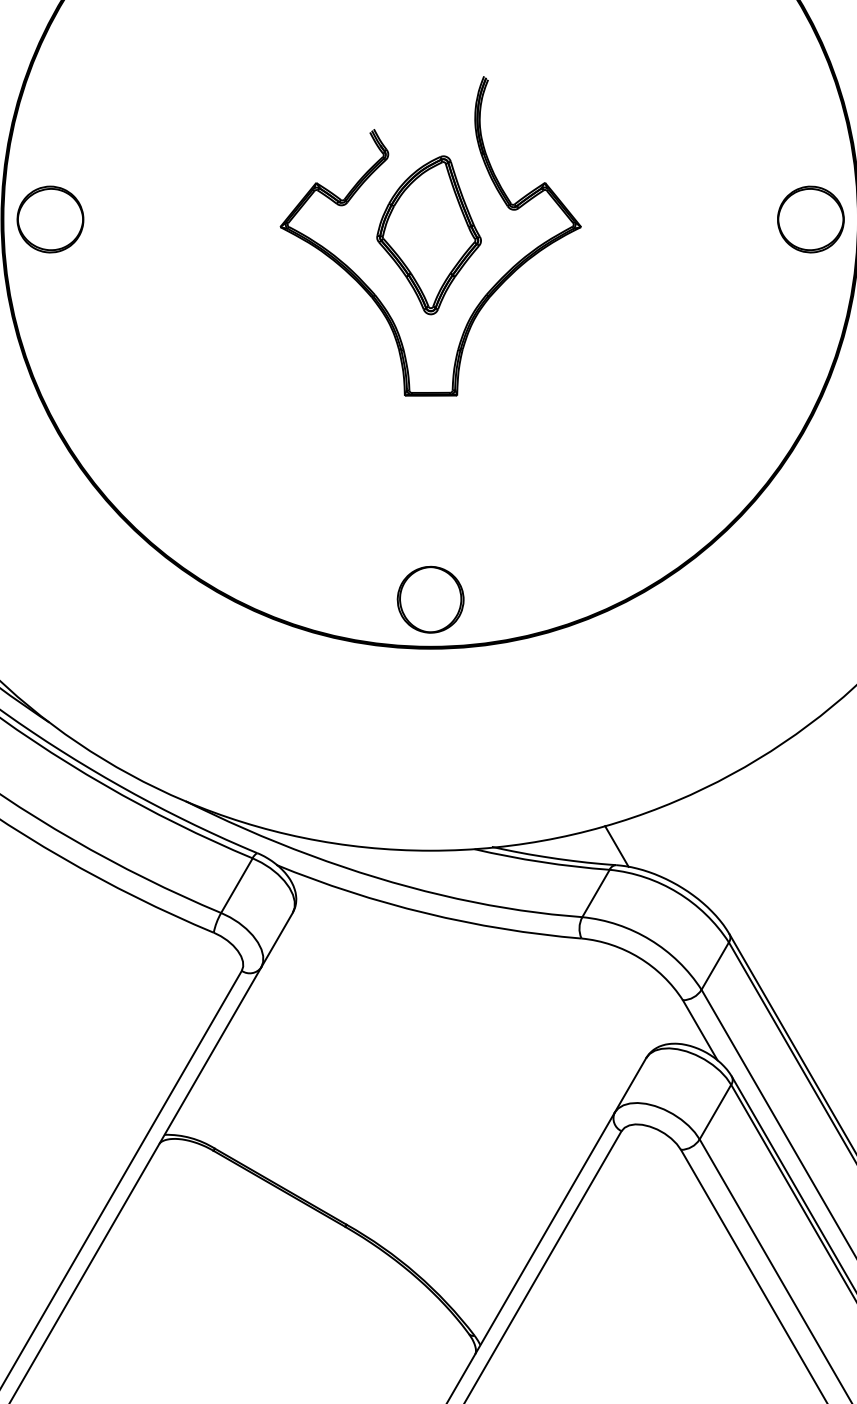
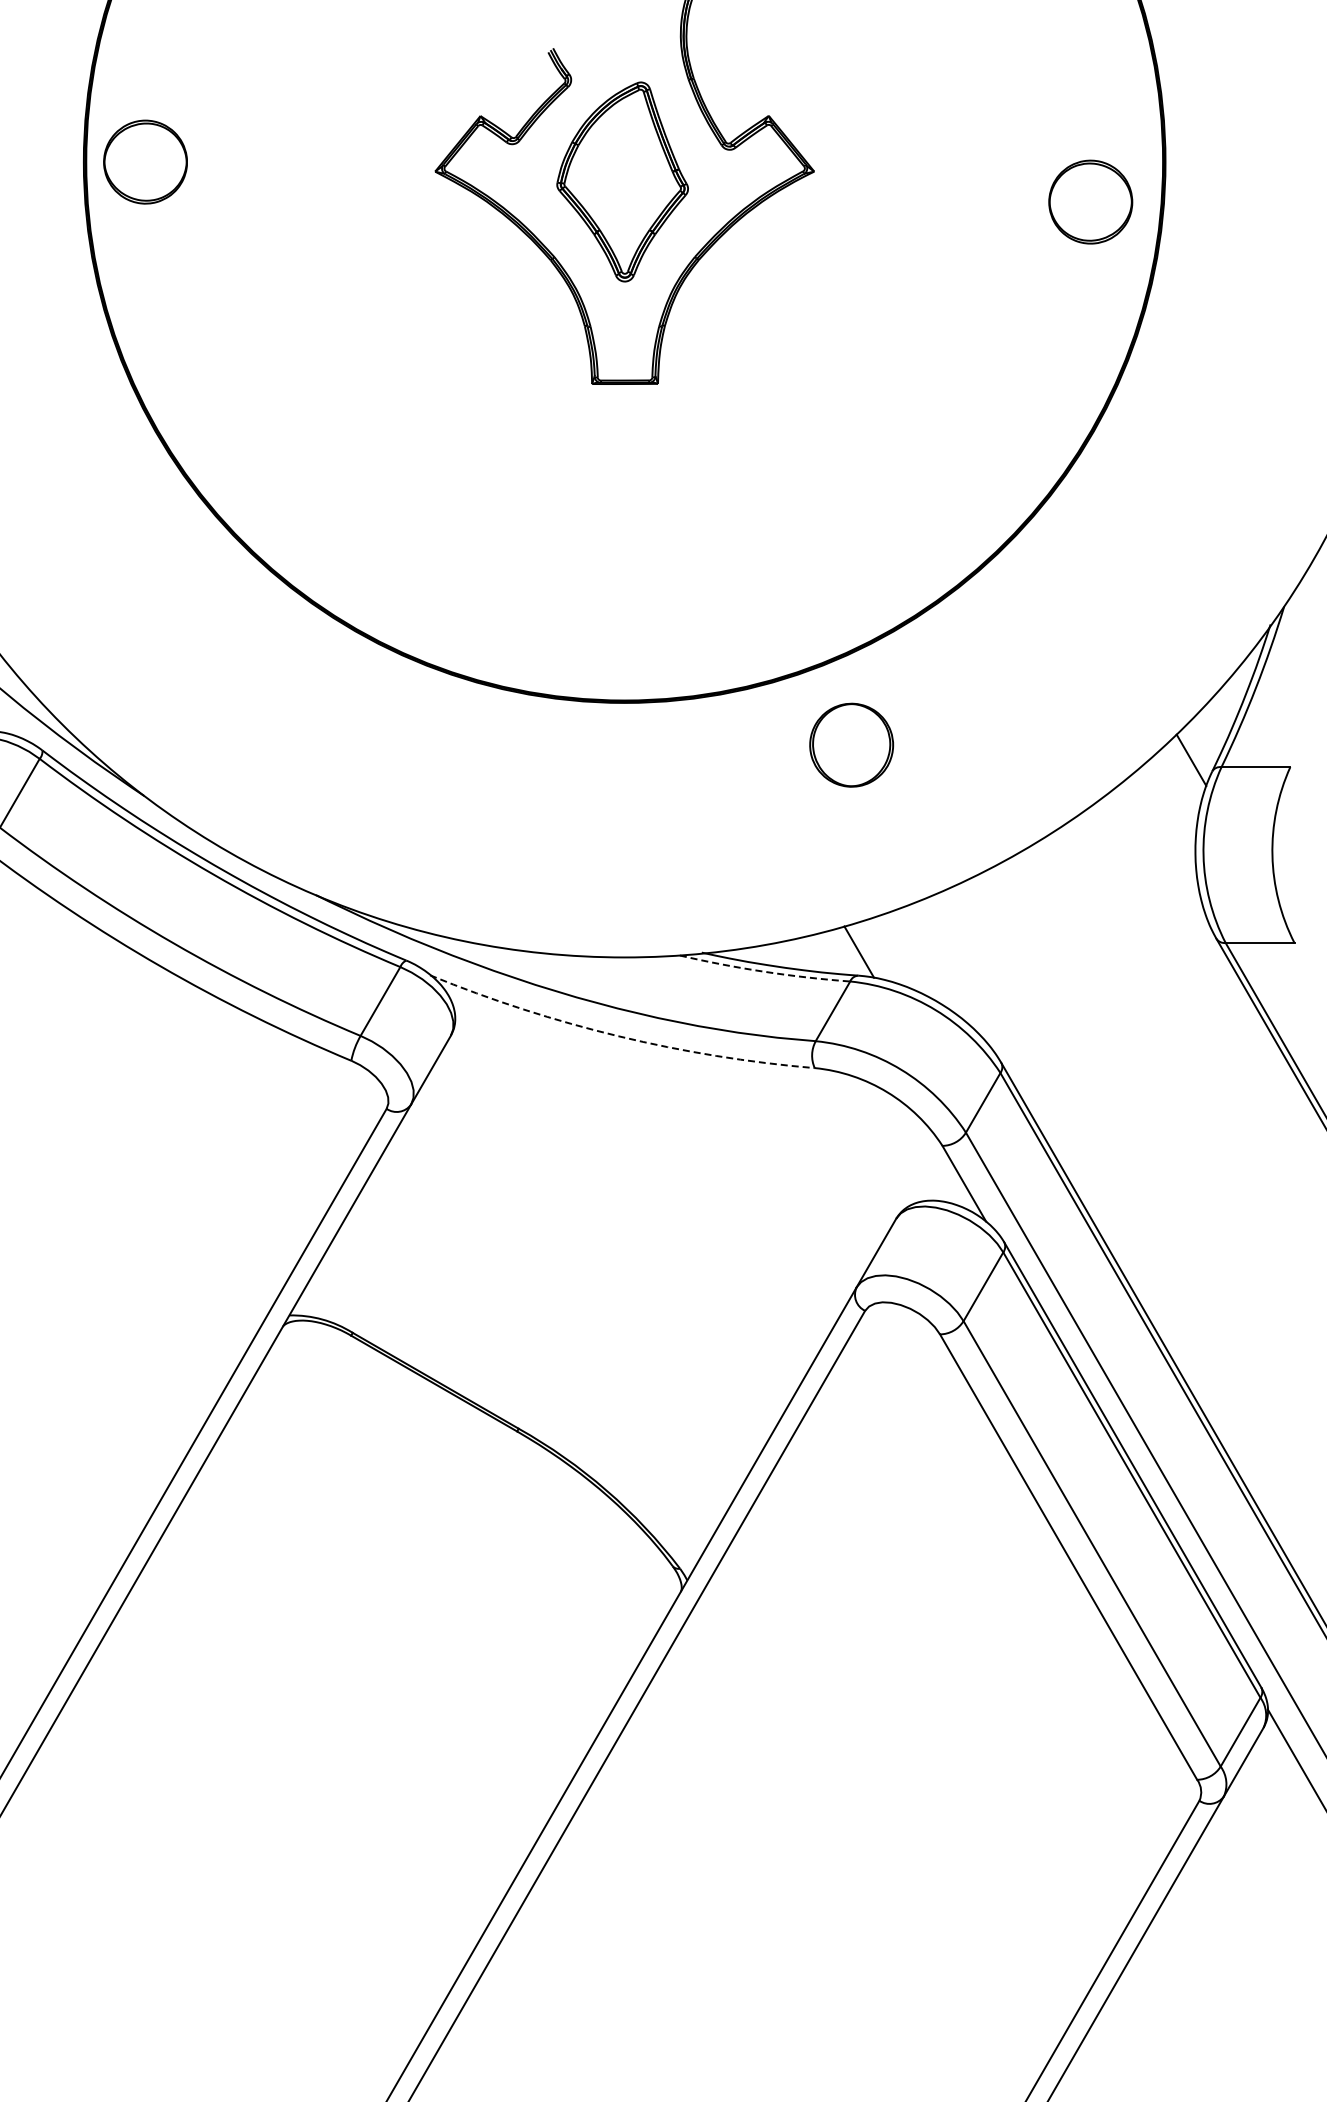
part: (810, 219) -> (1090, 201), moved
part: (430, 599) -> (851, 744), moved
arc: (541, 861) -> (764, 971), solid -> dashed
arc: (425, 913) -> (618, 1036), solid -> dashed

